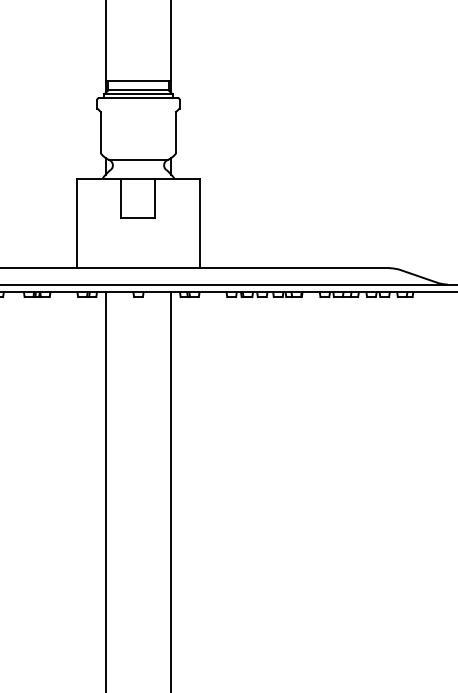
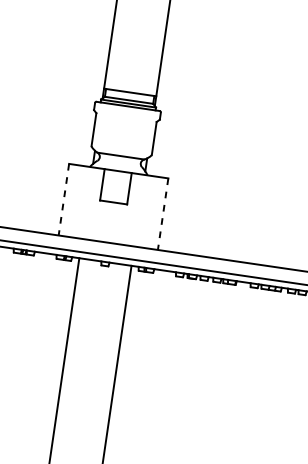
line: (76, 223) -> (63, 199), solid -> dashed
line: (200, 223) -> (163, 214), solid -> dashed

